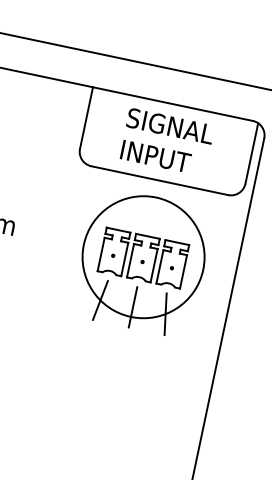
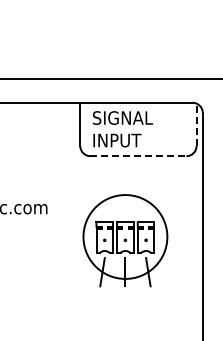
text: (166, 142) -> (122, 129), moved
line: (251, 152) -> (196, 124), solid -> dashed
line: (159, 181) -> (138, 156), solid -> dashed
part: (142, 262) -> (125, 240), moved

